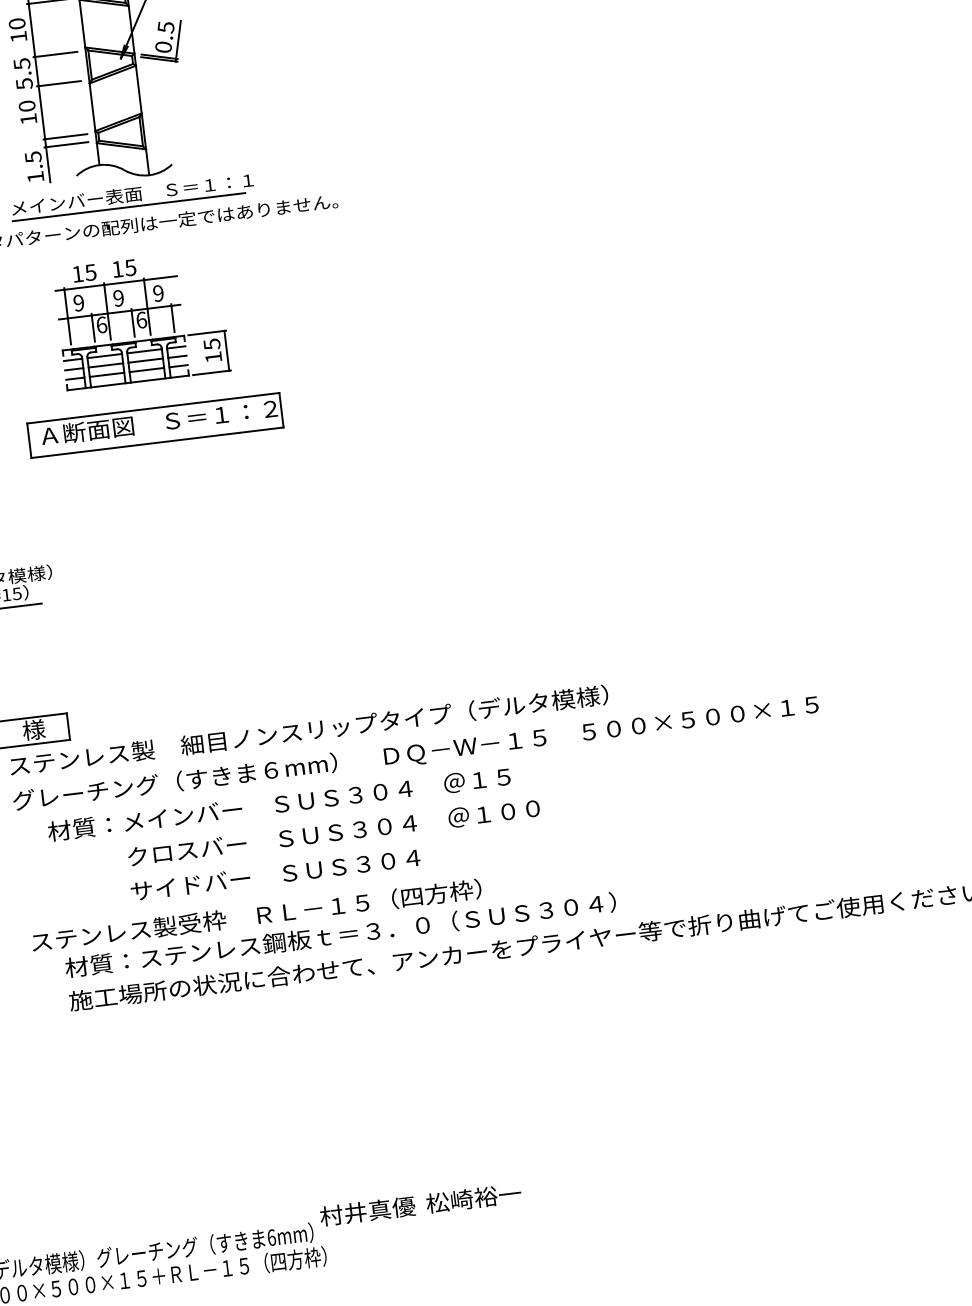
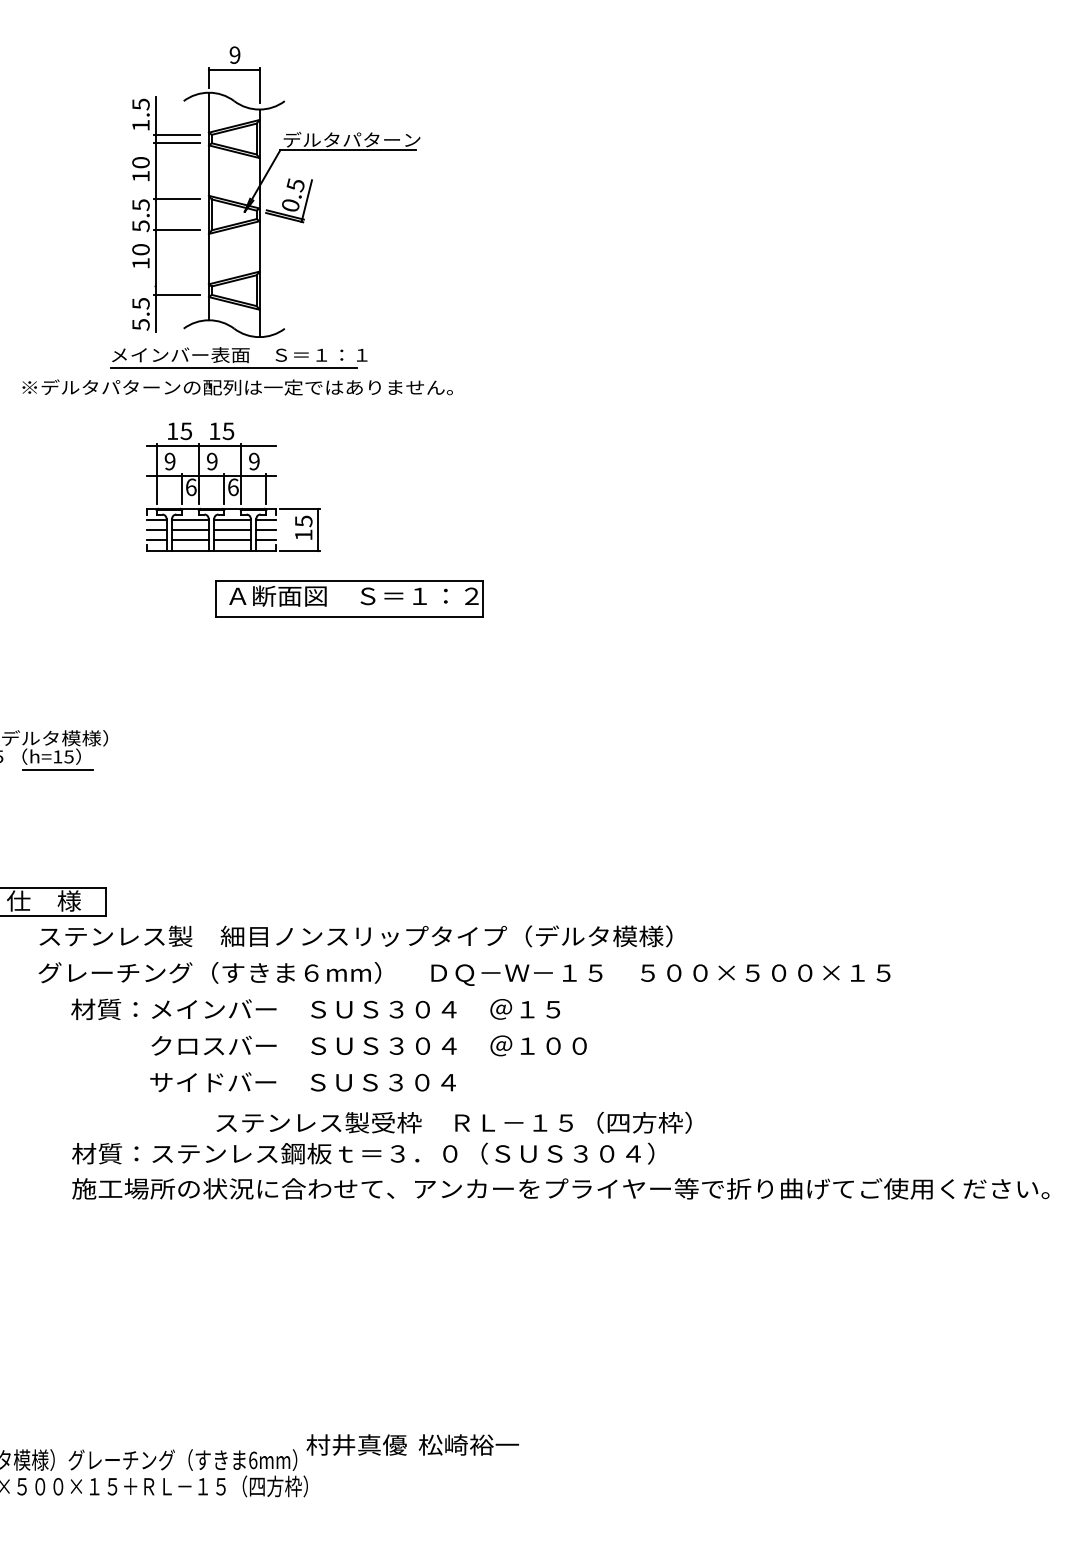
line: (64, 136) -> (176, 286), removed
text: (35, 176) -> (140, 324), 1.5 -> 5.5
part: (155, 425) -> (349, 598), moved
text: (256, 915) -> (453, 1122), moved

